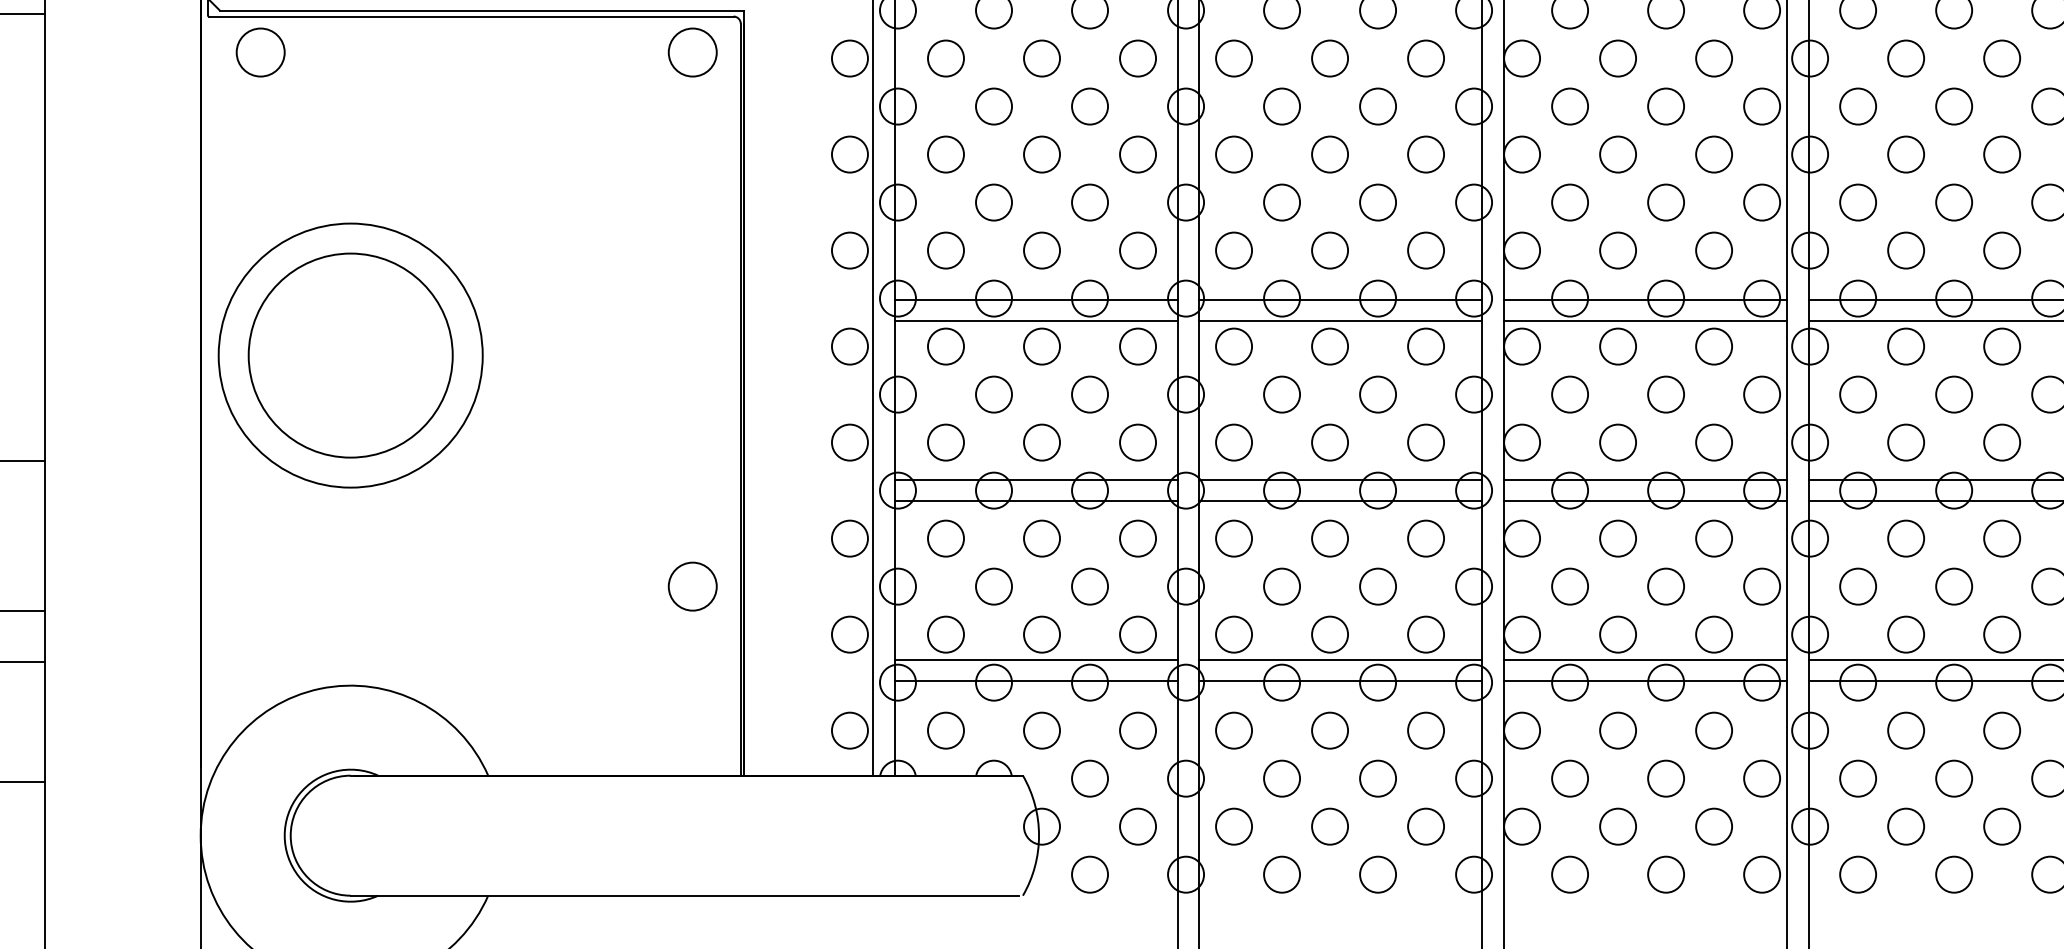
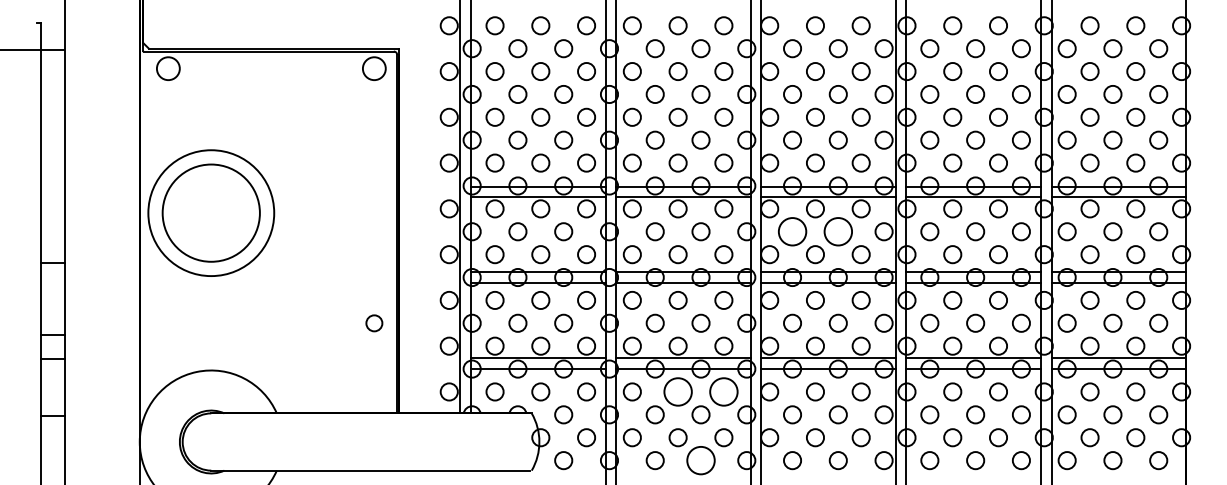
circle: (1569, 394) -> (792, 231), size x1.6
circle: (1664, 394) -> (837, 231), size x1.6
circle: (693, 587) -> (374, 323), size x0.7
circle: (1328, 729) -> (677, 391), size x1.6
circle: (1425, 729) -> (723, 391), size x1.6
circle: (1376, 874) -> (700, 460), size x1.6

